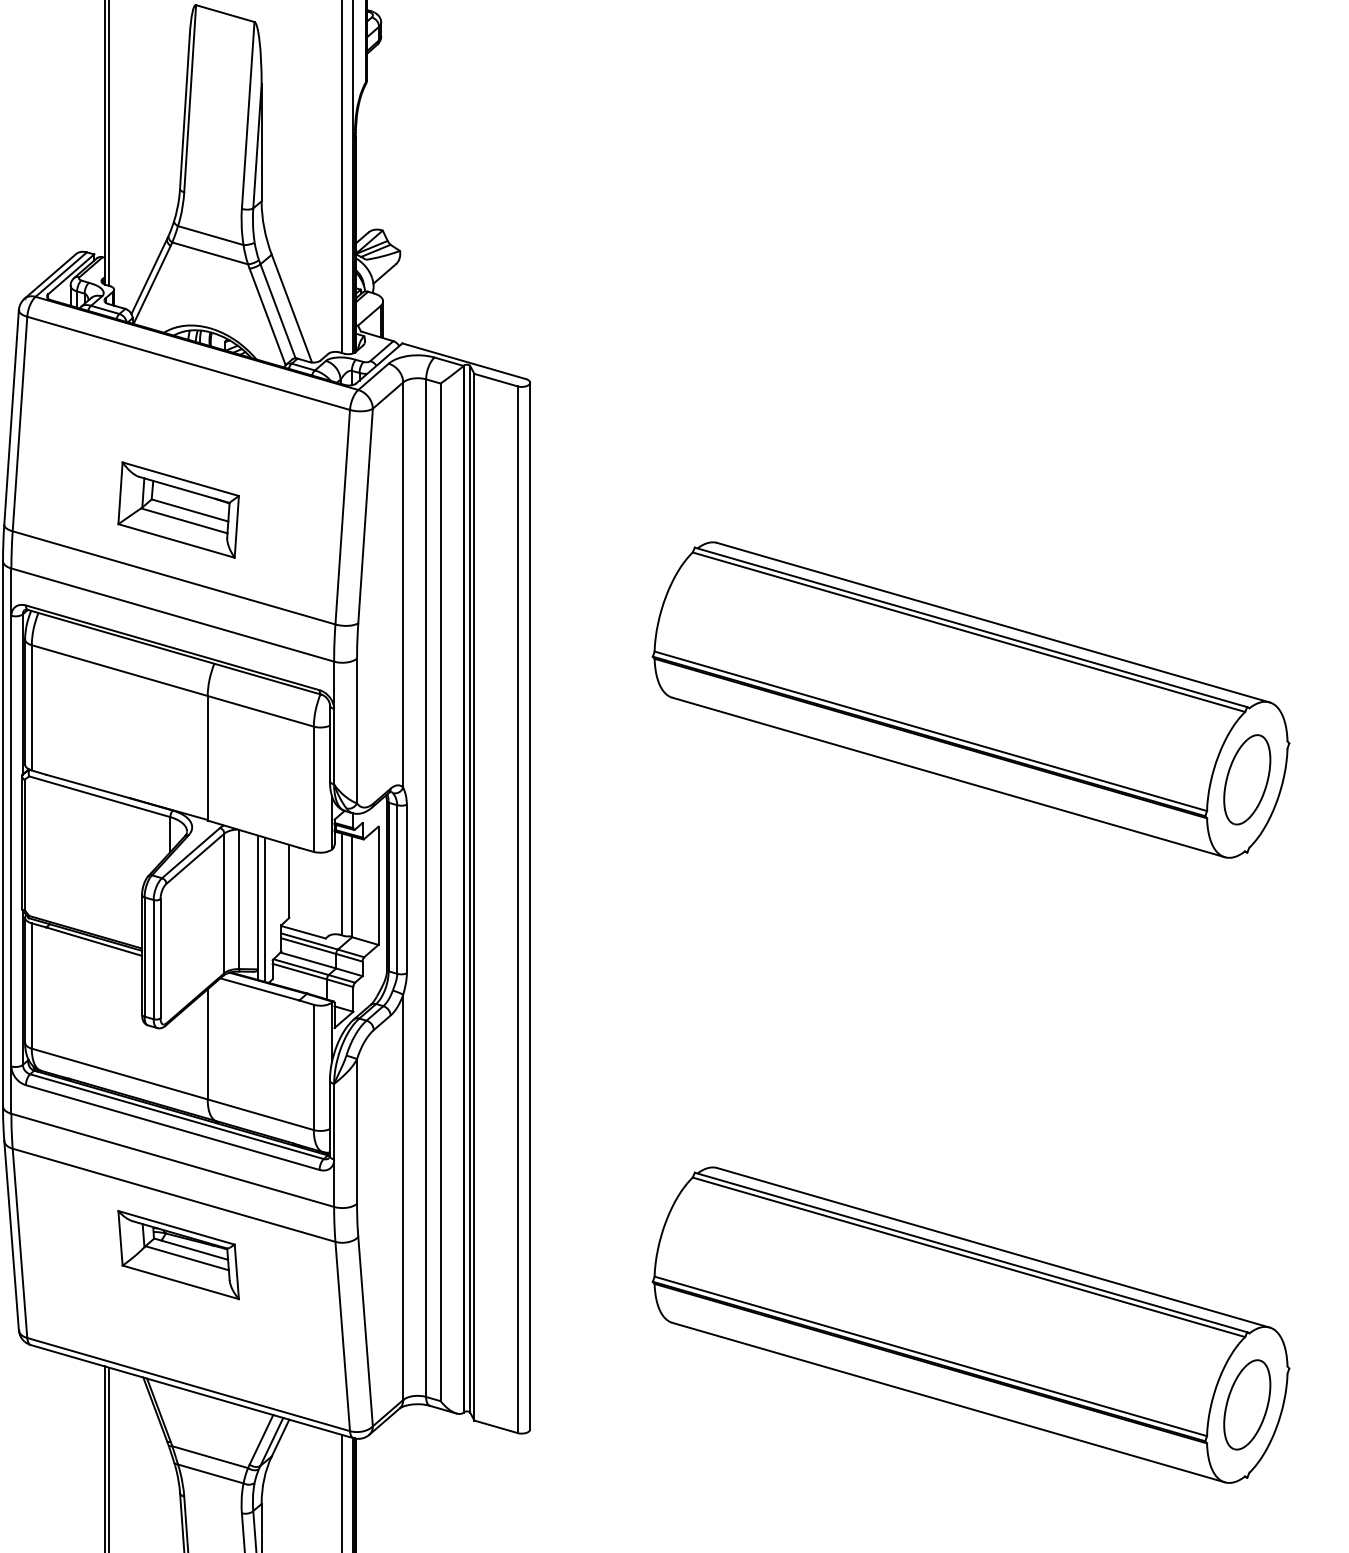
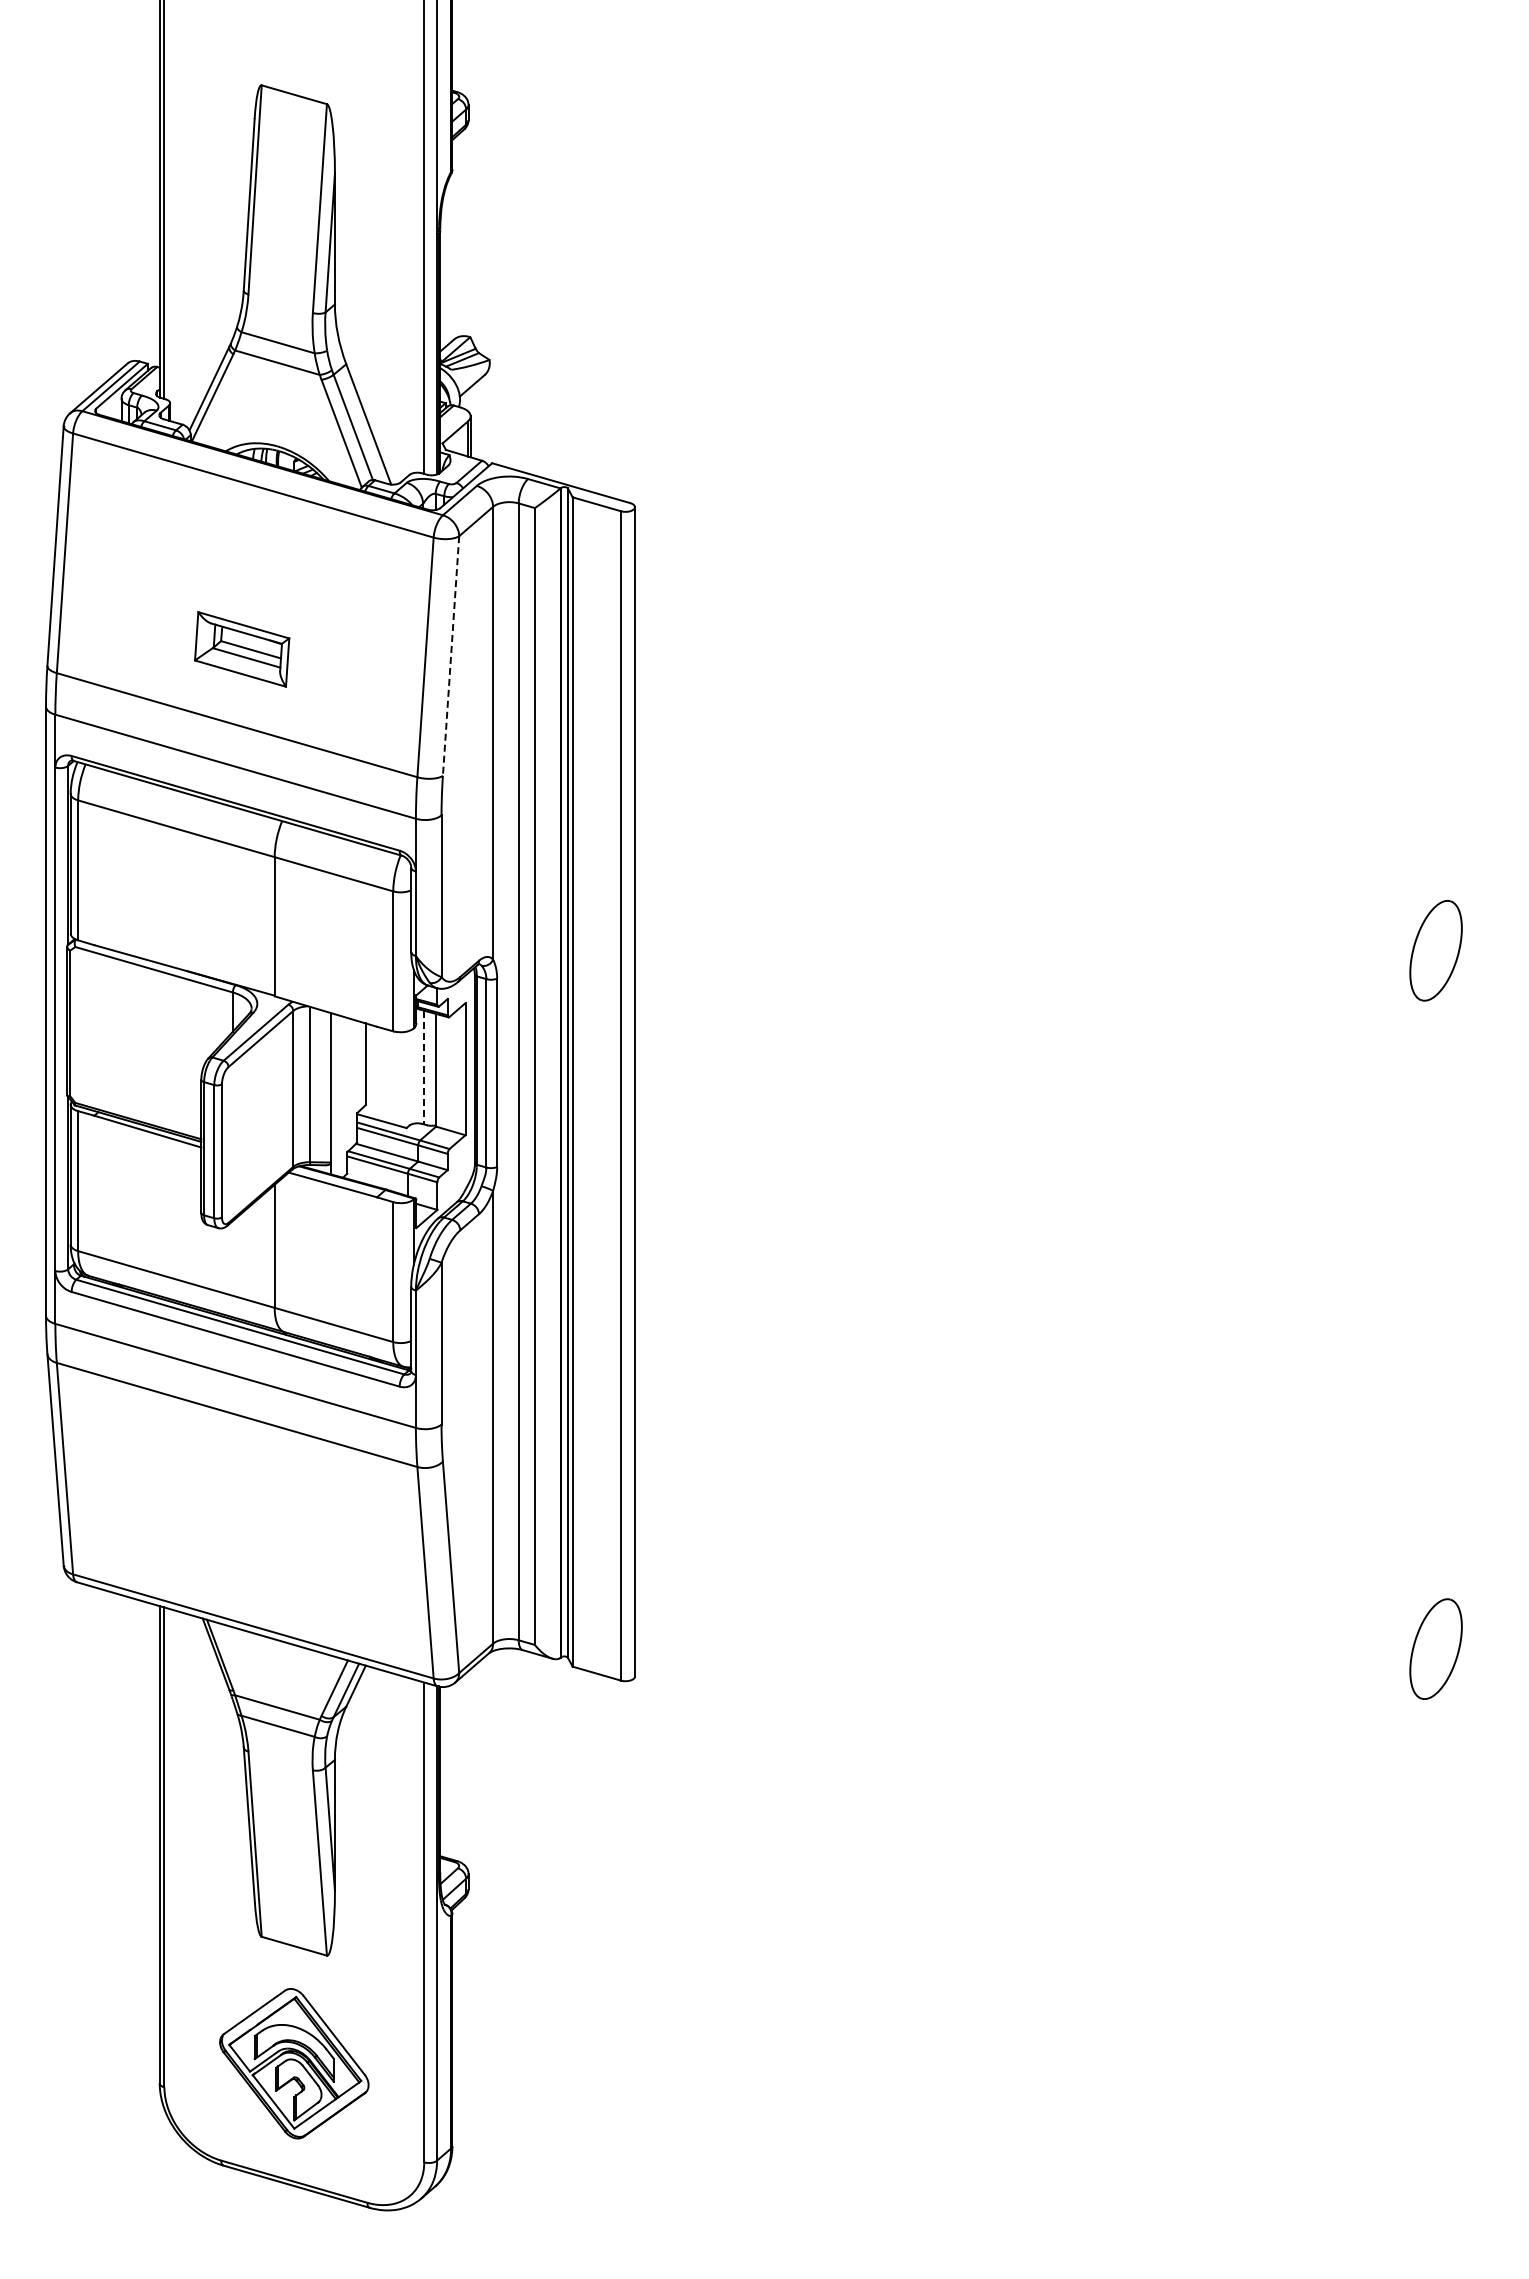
part: (178, 510) -> (241, 649), size x0.7
line: (365, 516) -> (451, 656), solid -> dashed
part: (971, 699) -> (1127, 861), removed
line: (341, 884) -> (424, 1067), solid -> dashed
line: (265, 909) -> (339, 1095), removed
part: (178, 1254) -> (242, 1481), removed
part: (971, 1325) -> (1127, 1560), removed

